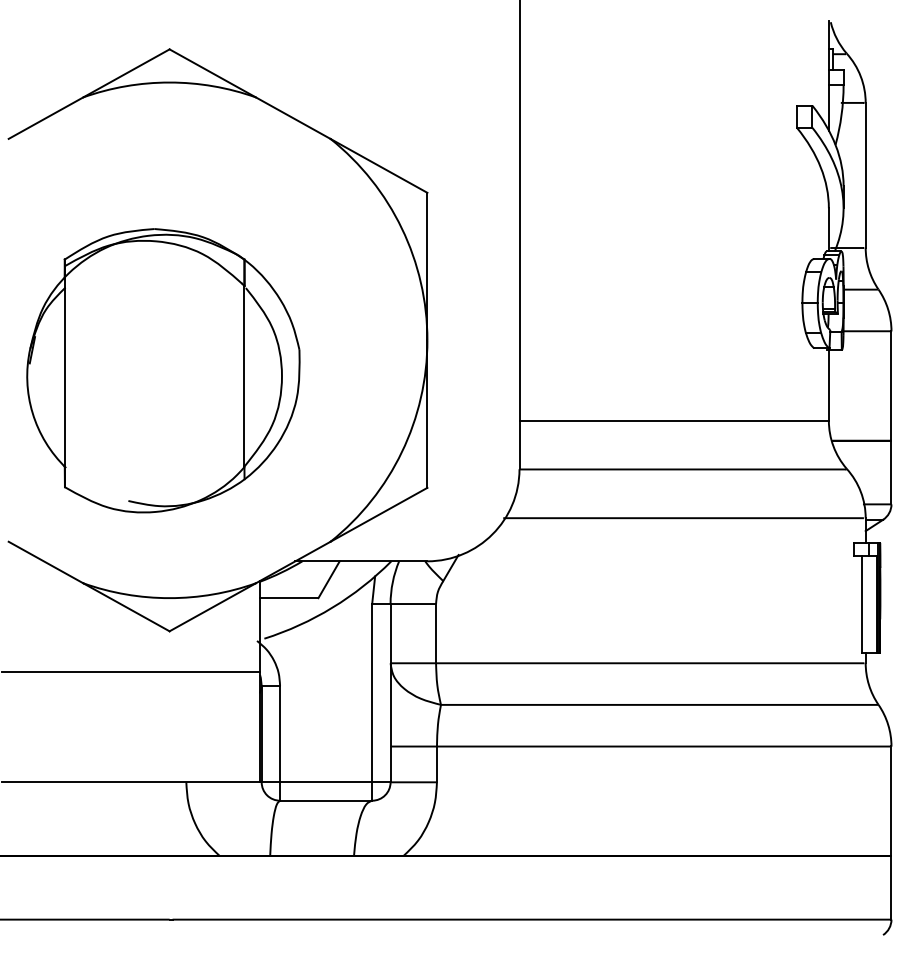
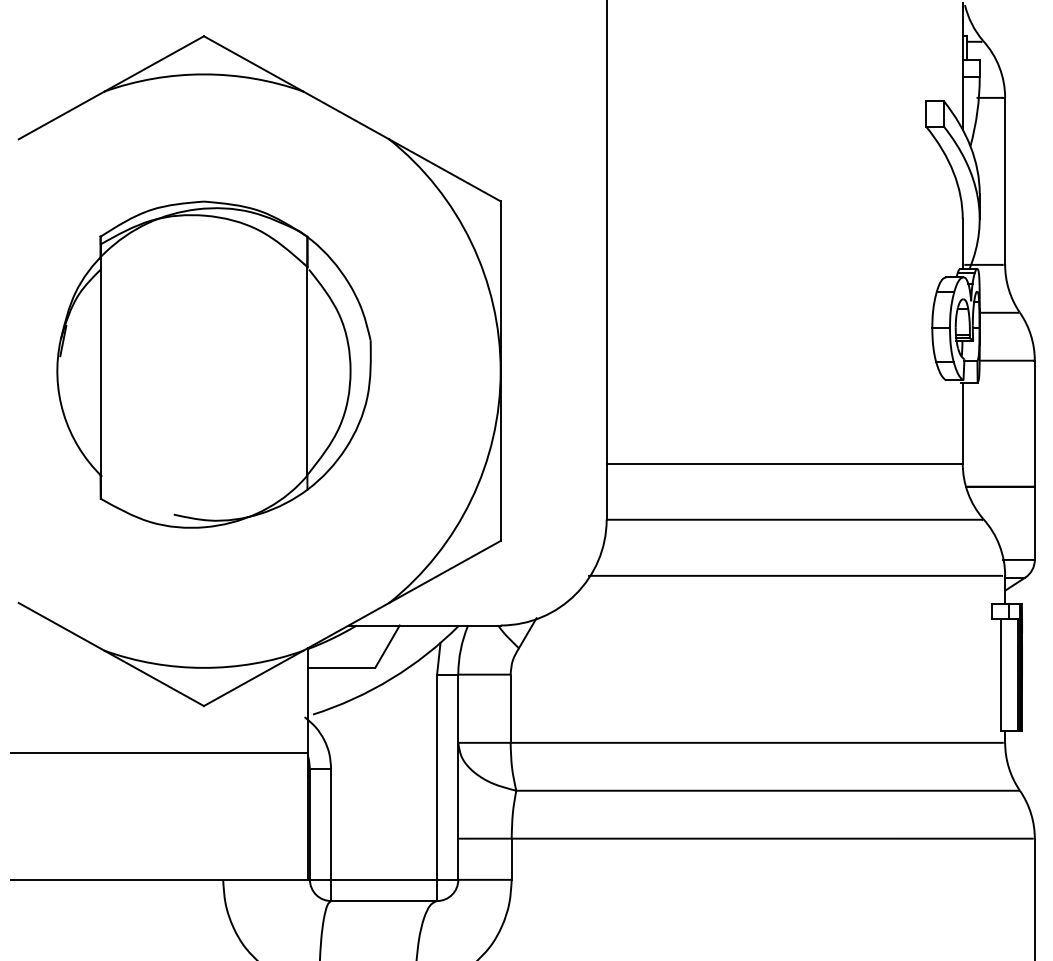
part: (163, 370) -> (214, 364), moved

